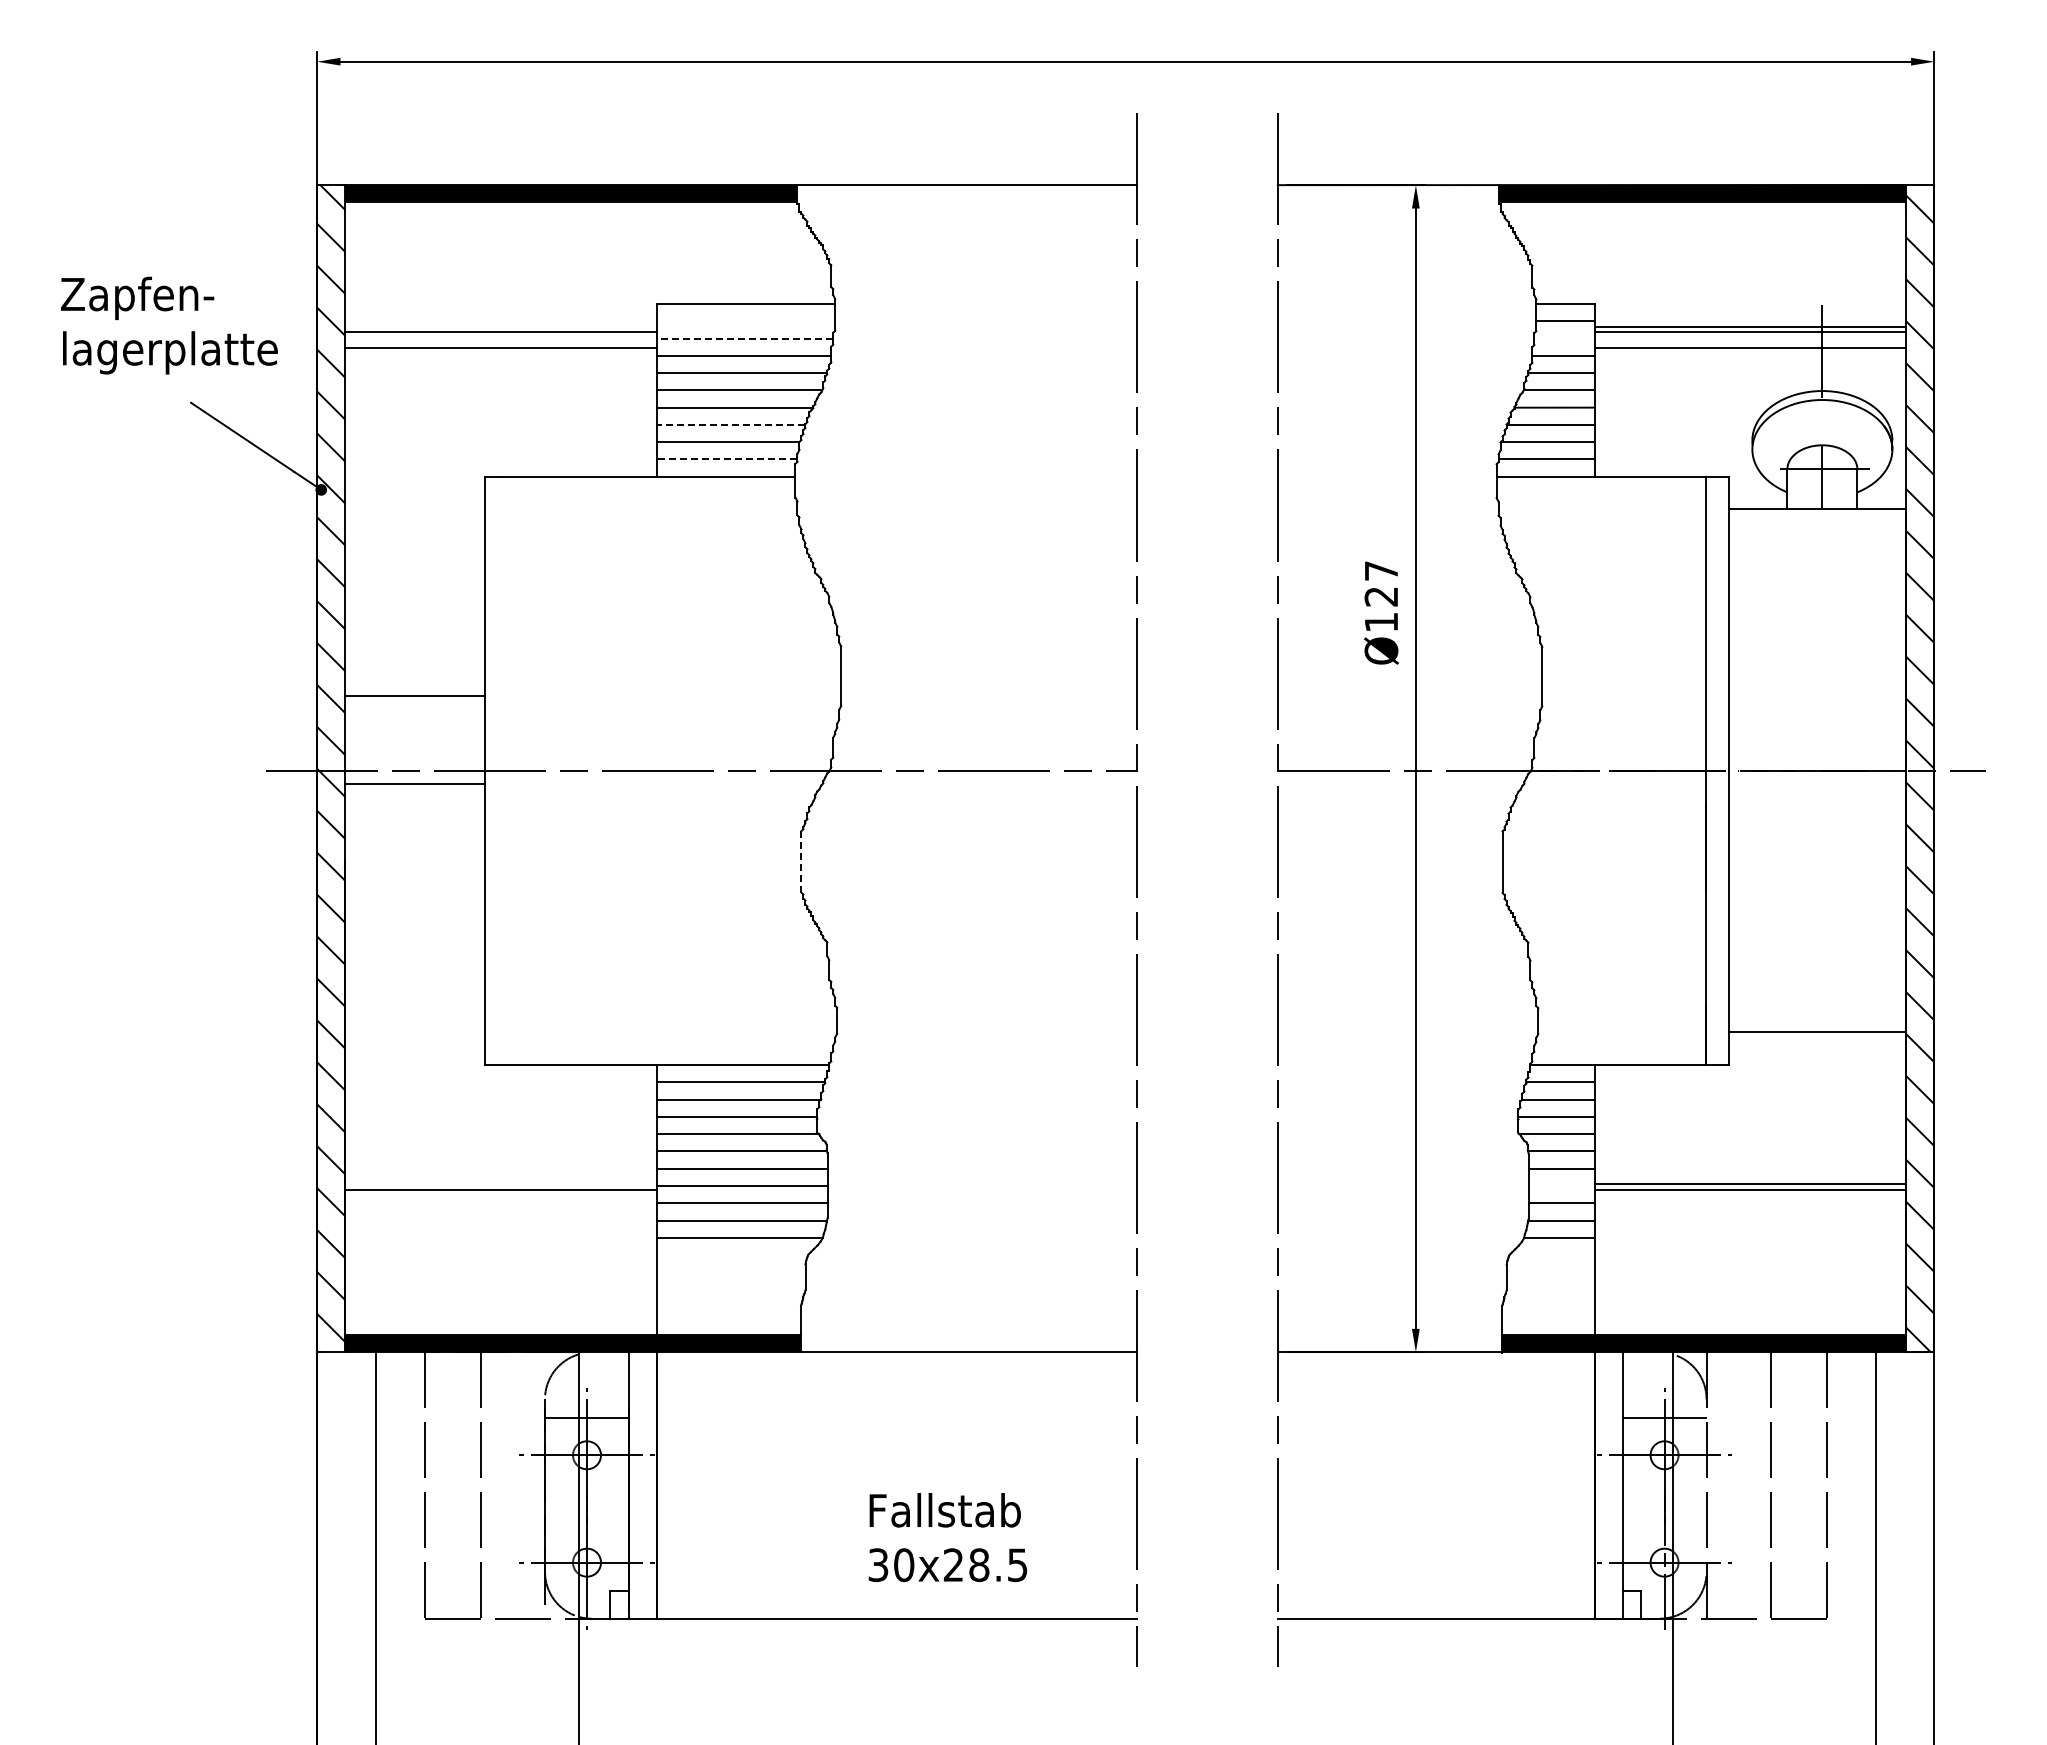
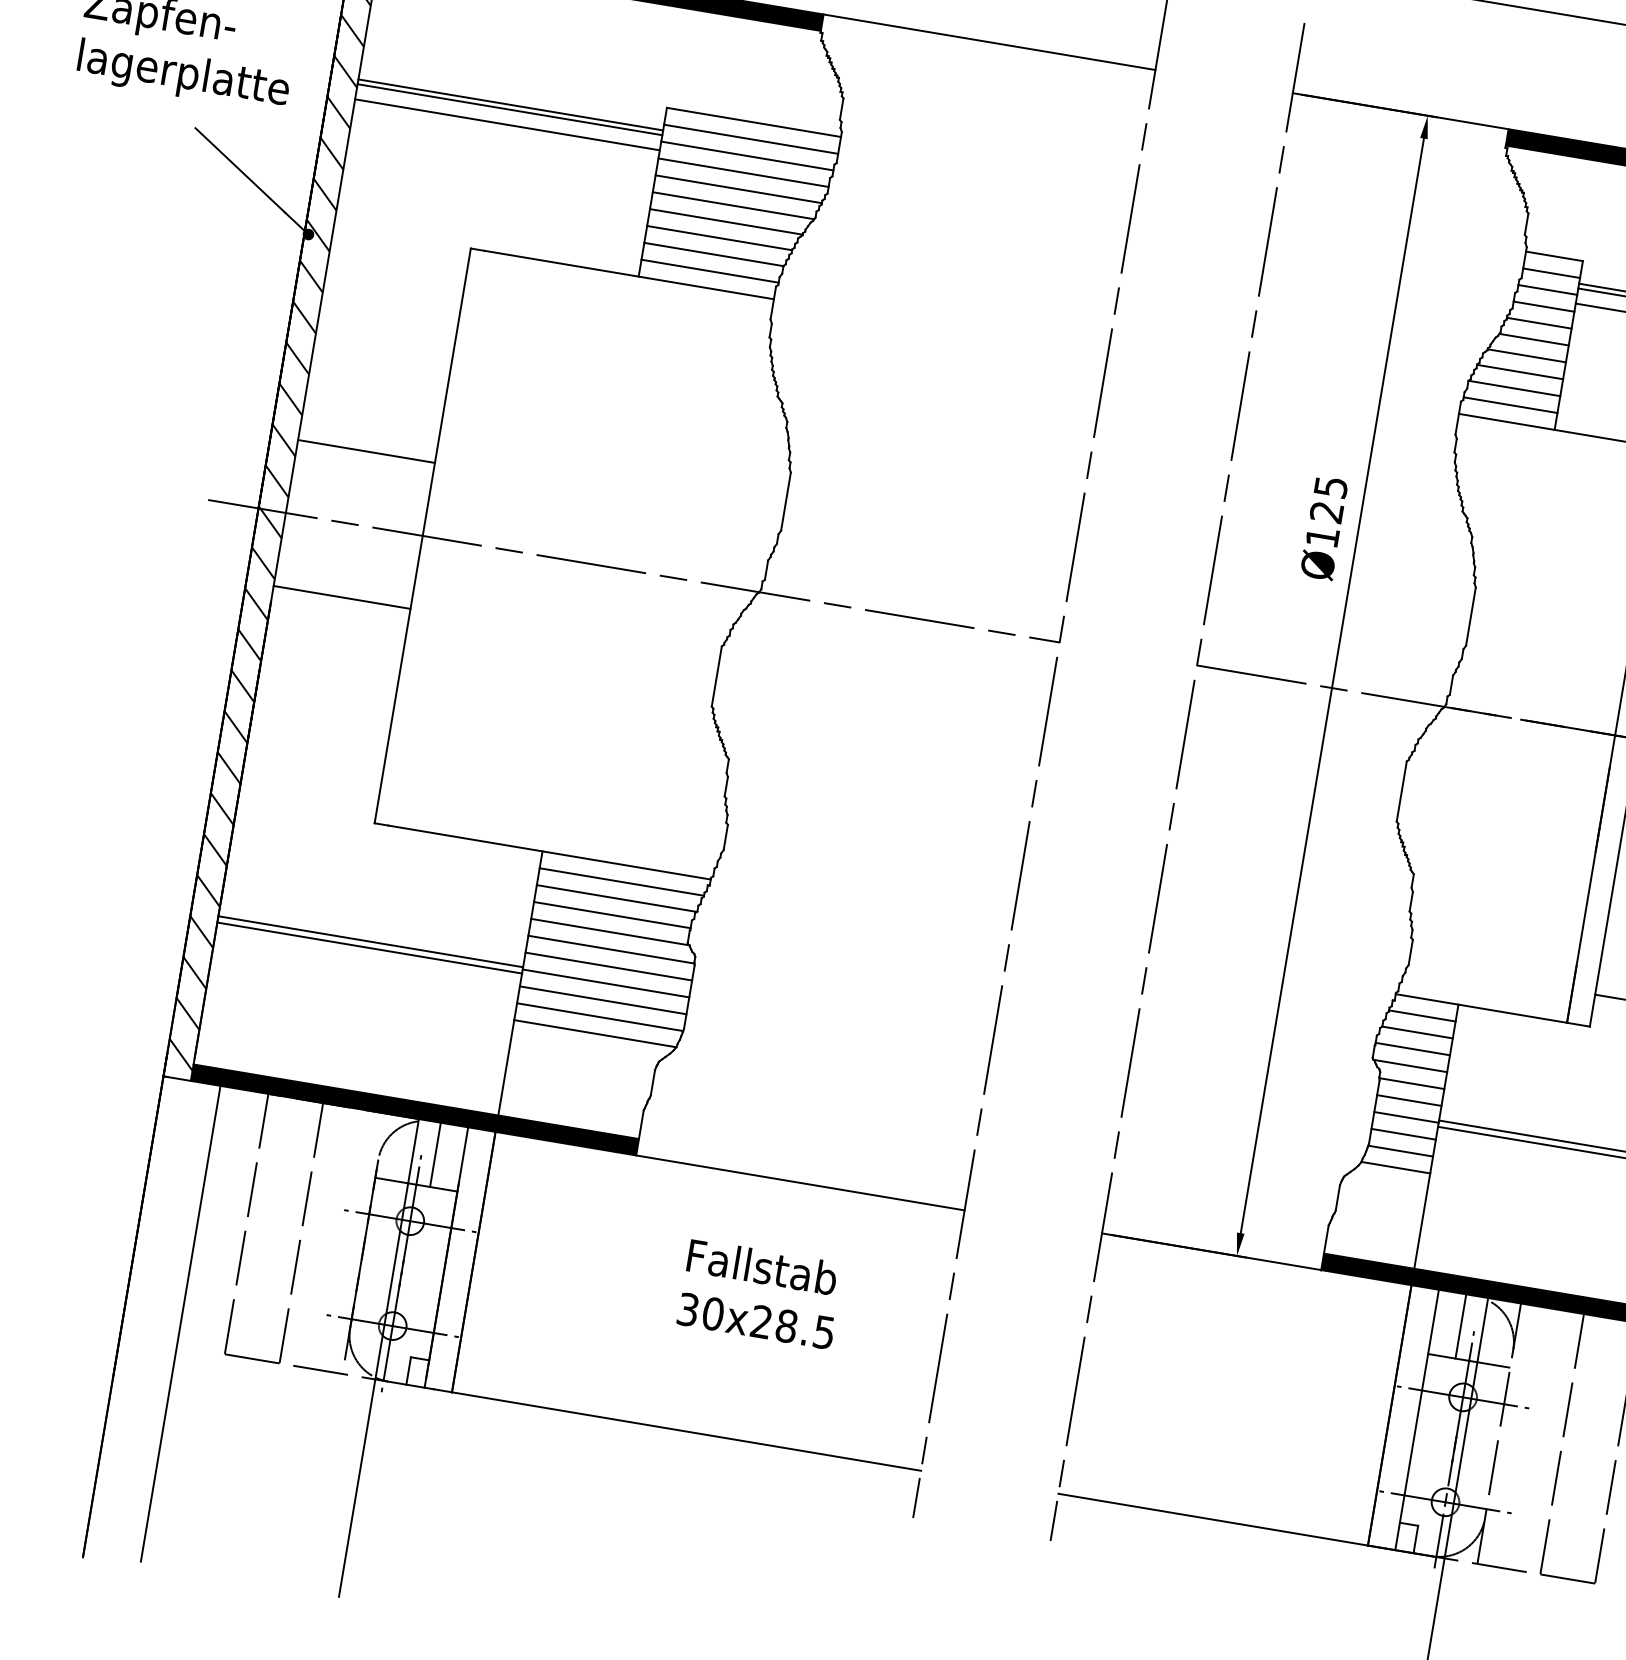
line: (746, 321) -> (751, 139), added
line: (501, 327) -> (511, 105), added
line: (744, 338) -> (746, 155), dashed -> solid
line: (1564, 338) -> (1547, 289), added
line: (730, 424) -> (719, 237), dashed -> solid
line: (726, 459) -> (709, 271), dashed -> solid
text: (1381, 570) -> (1331, 486), Ø127 -> Ø125
line: (415, 783) -> (342, 597), moved
line: (801, 861) -> (716, 676), dashed -> solid
line: (501, 1183) -> (371, 941), added
line: (1561, 1185) -> (1406, 1116), added
line: (601, 1384) -> (436, 1154), added
line: (1650, 1384) -> (1460, 1325), added
text: (947, 1537) -> (760, 1294), moved

